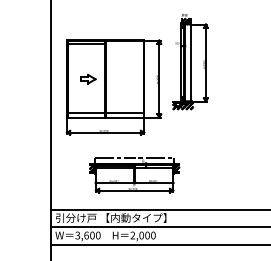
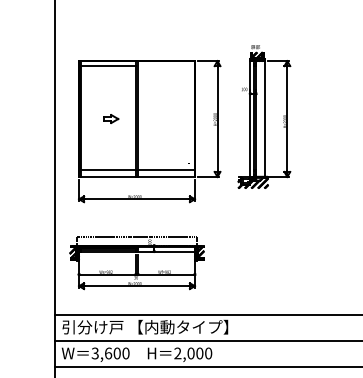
part: (190, 62) -> (264, 118), moved
part: (88, 78) -> (111, 118), size x0.62
part: (134, 175) -> (136, 263), moved

